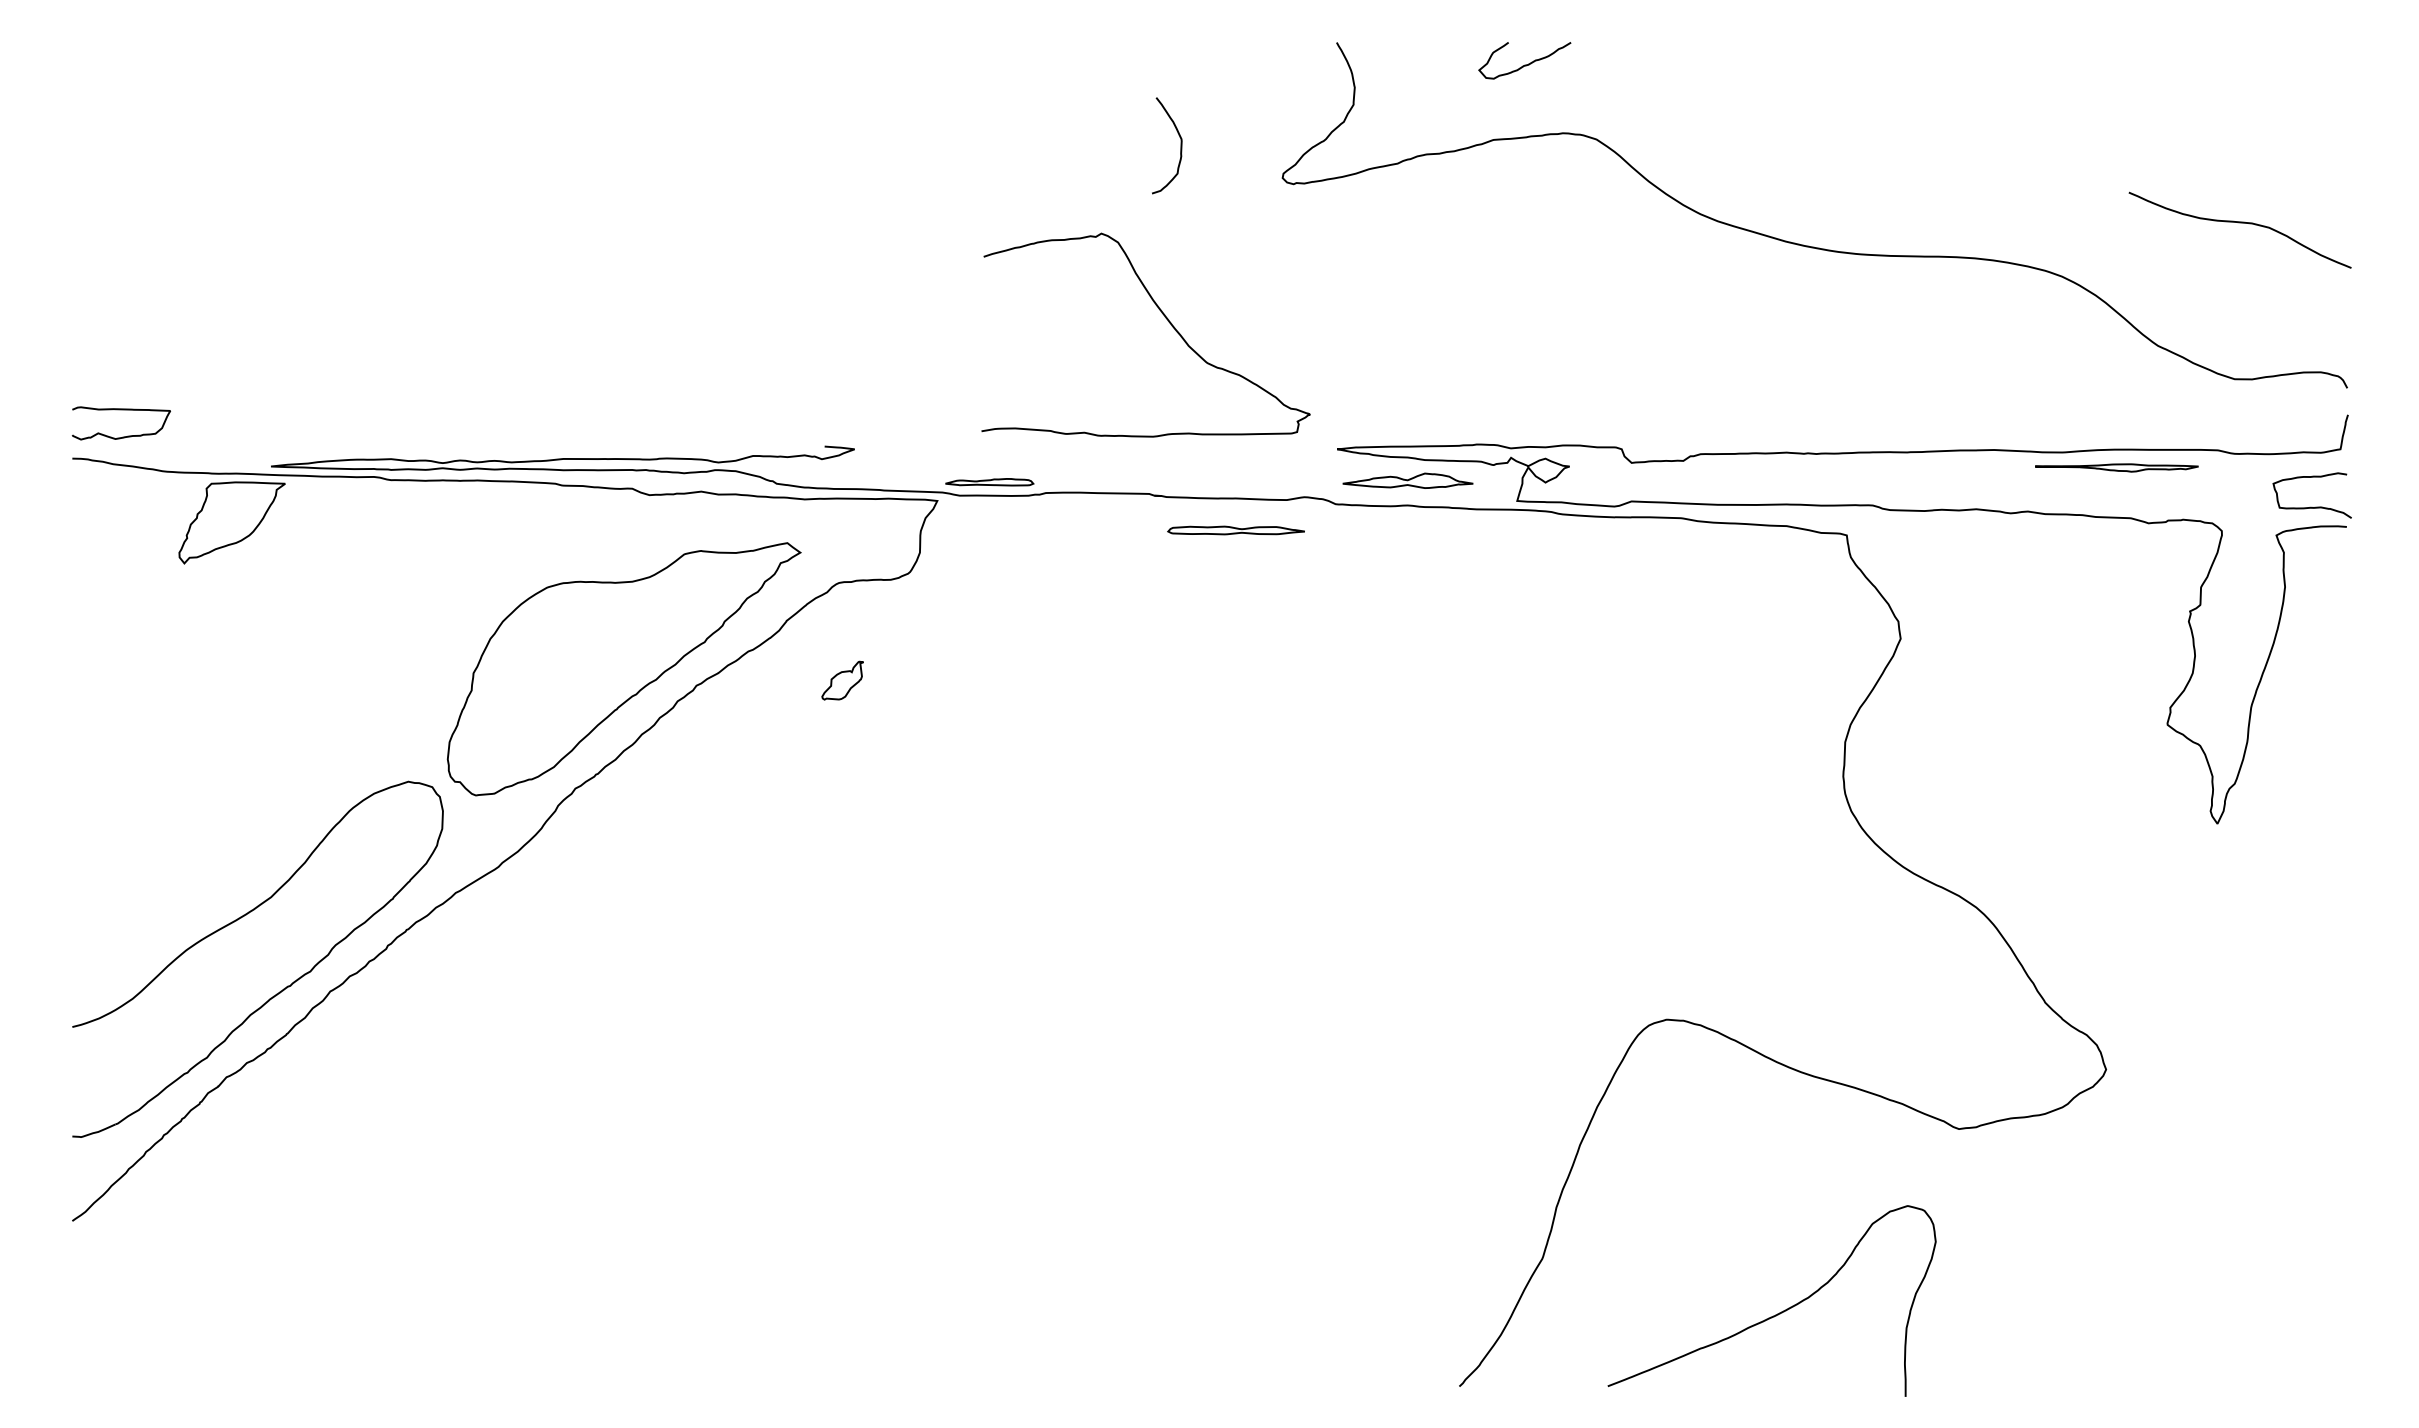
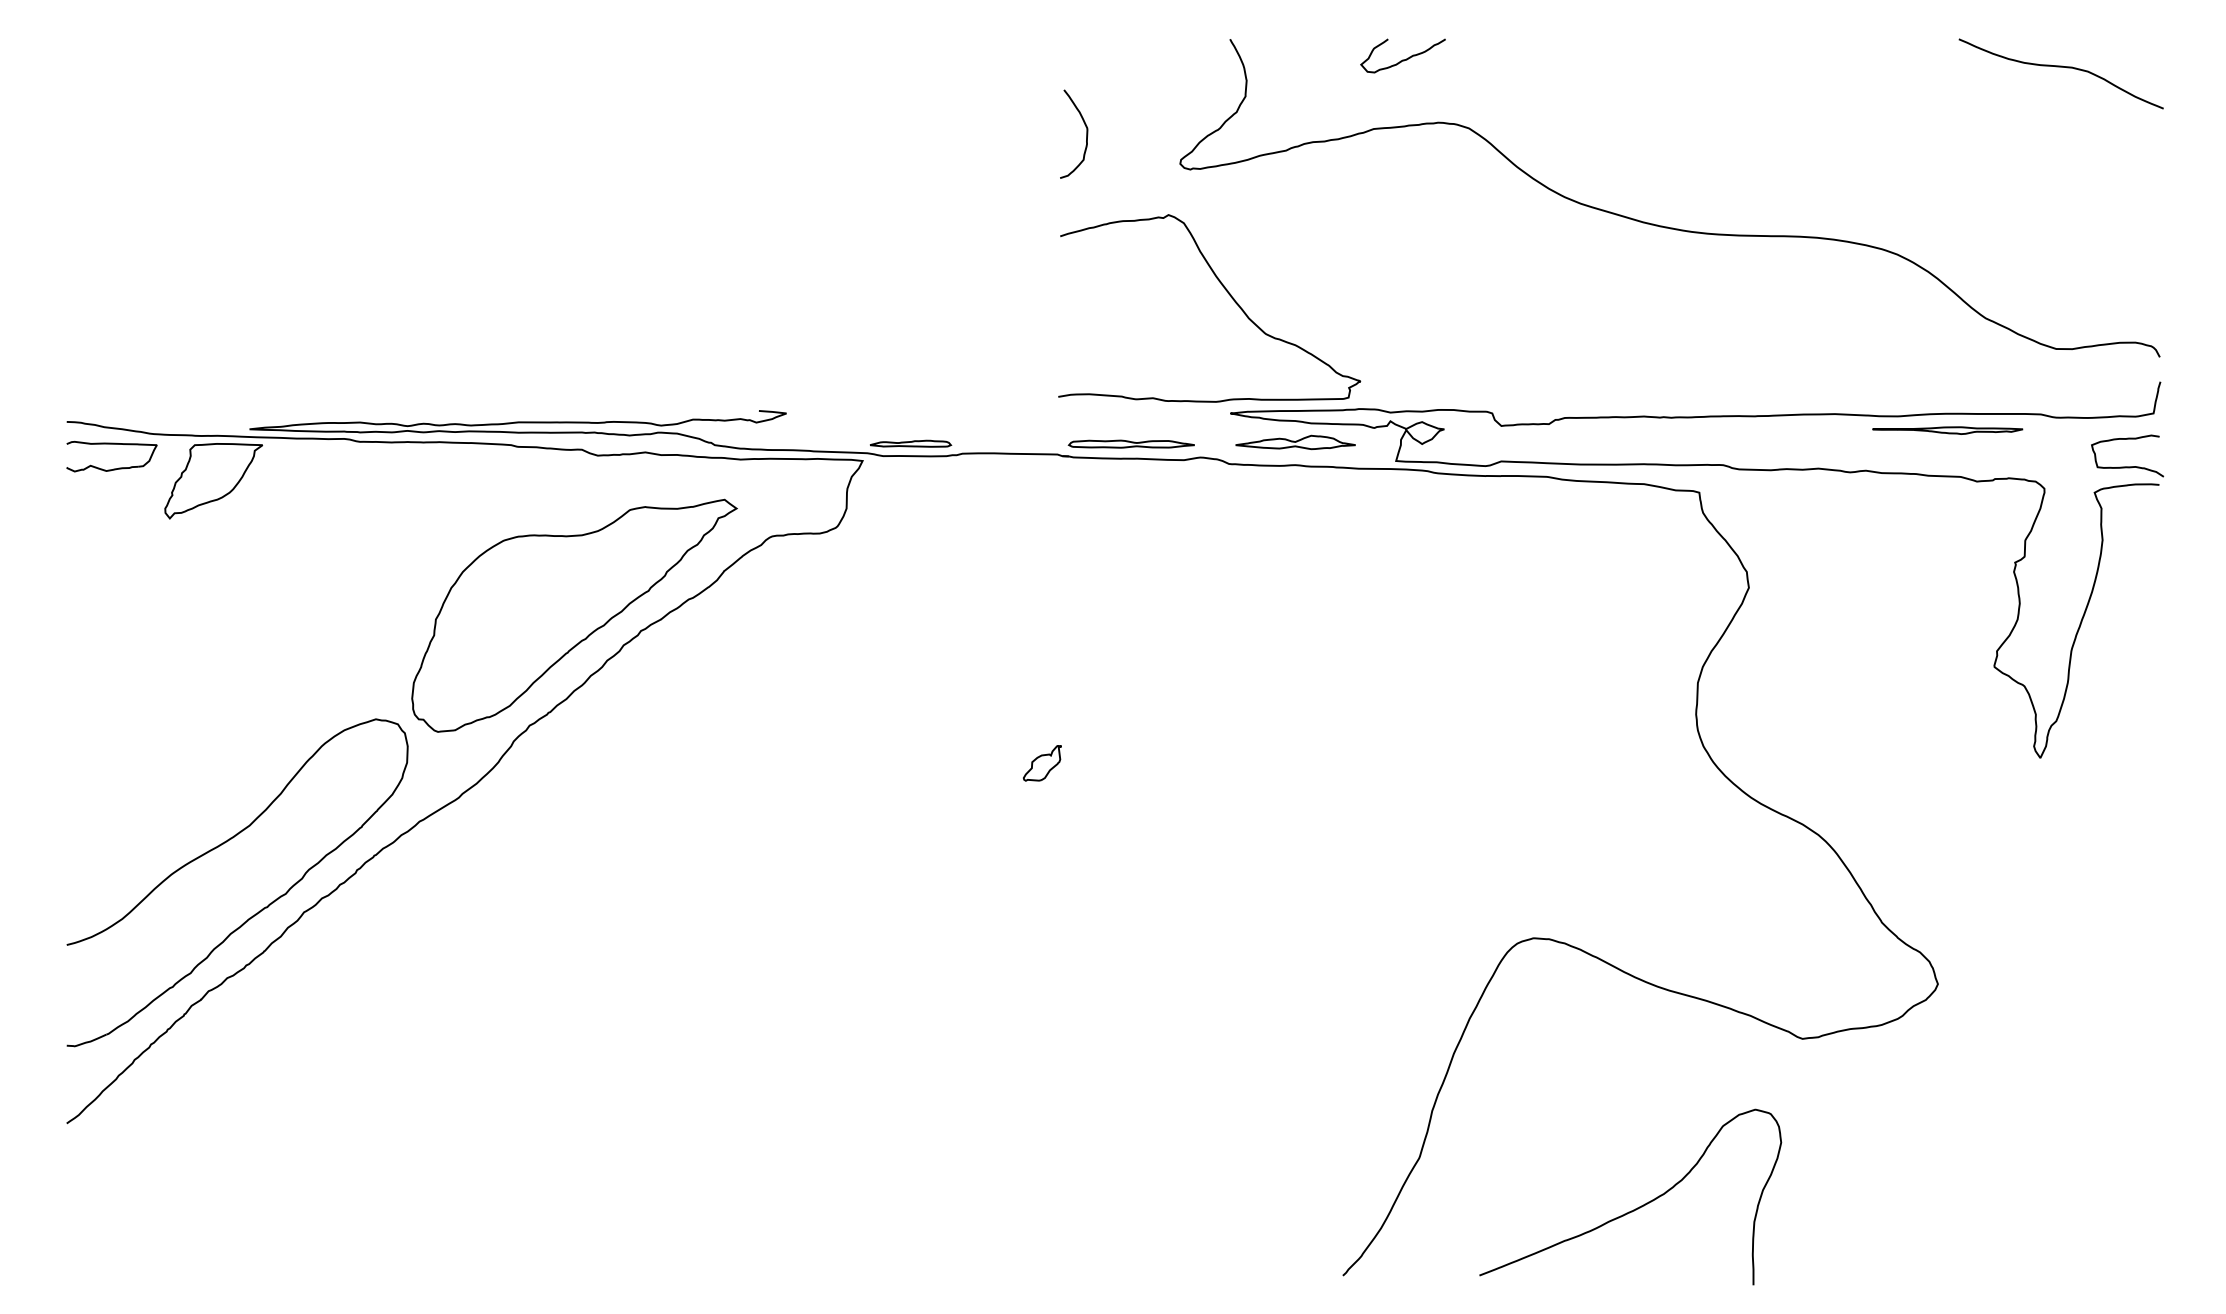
curve: (2239, 223) -> (2060, 67), moved
curve: (1166, 319) -> (1228, 294), moved
part: (120, 410) -> (111, 444), moved
part: (1235, 529) -> (1130, 443), moved
part: (842, 680) -> (1042, 763), moved

